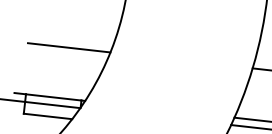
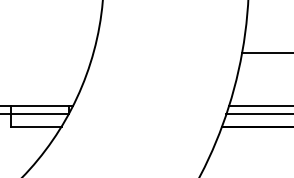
line: (69, 48) -> (50, 53), removed

